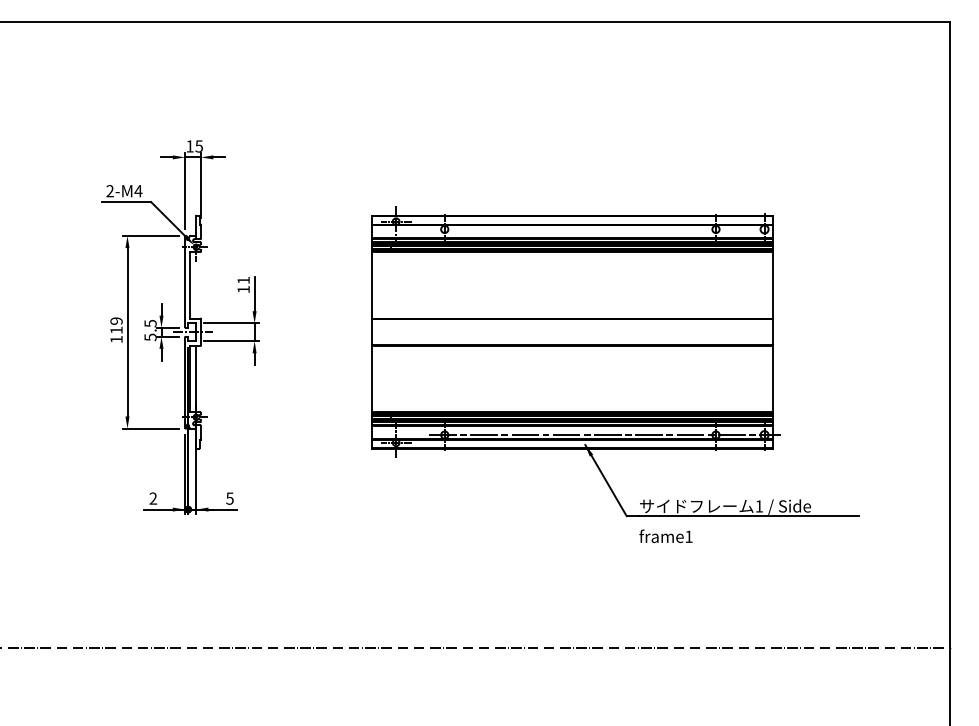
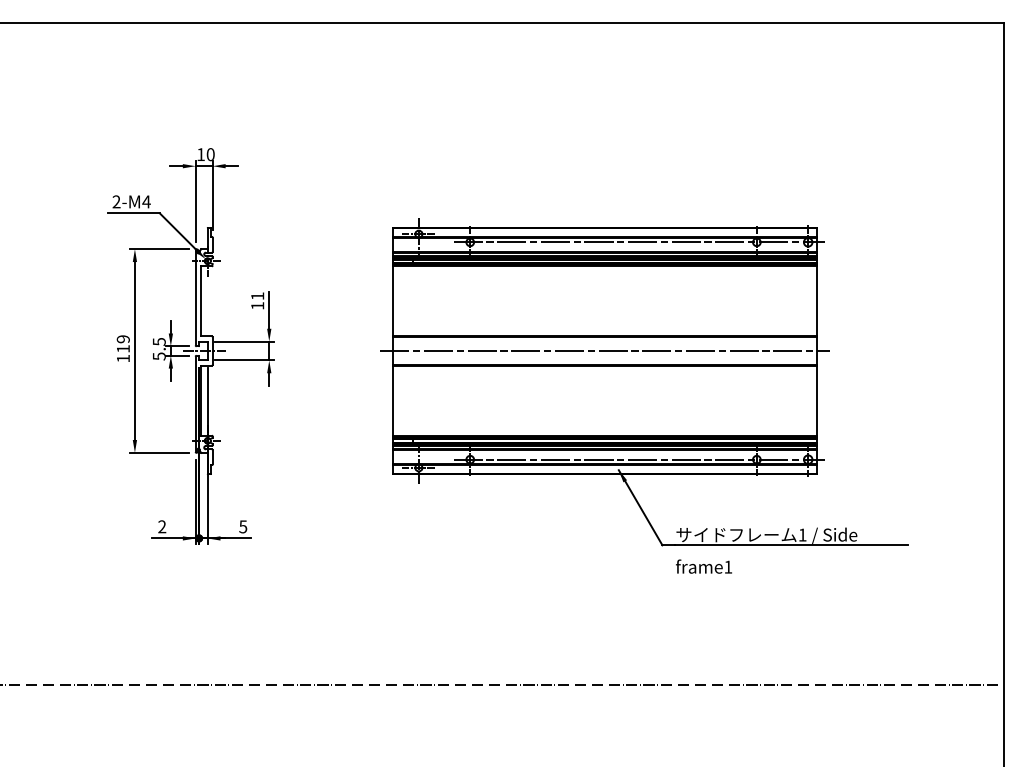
text: (198, 146) -> (209, 154), 15 -> 10
line: (604, 229) -> (639, 242), added
line: (571, 332) -> (604, 351), added

